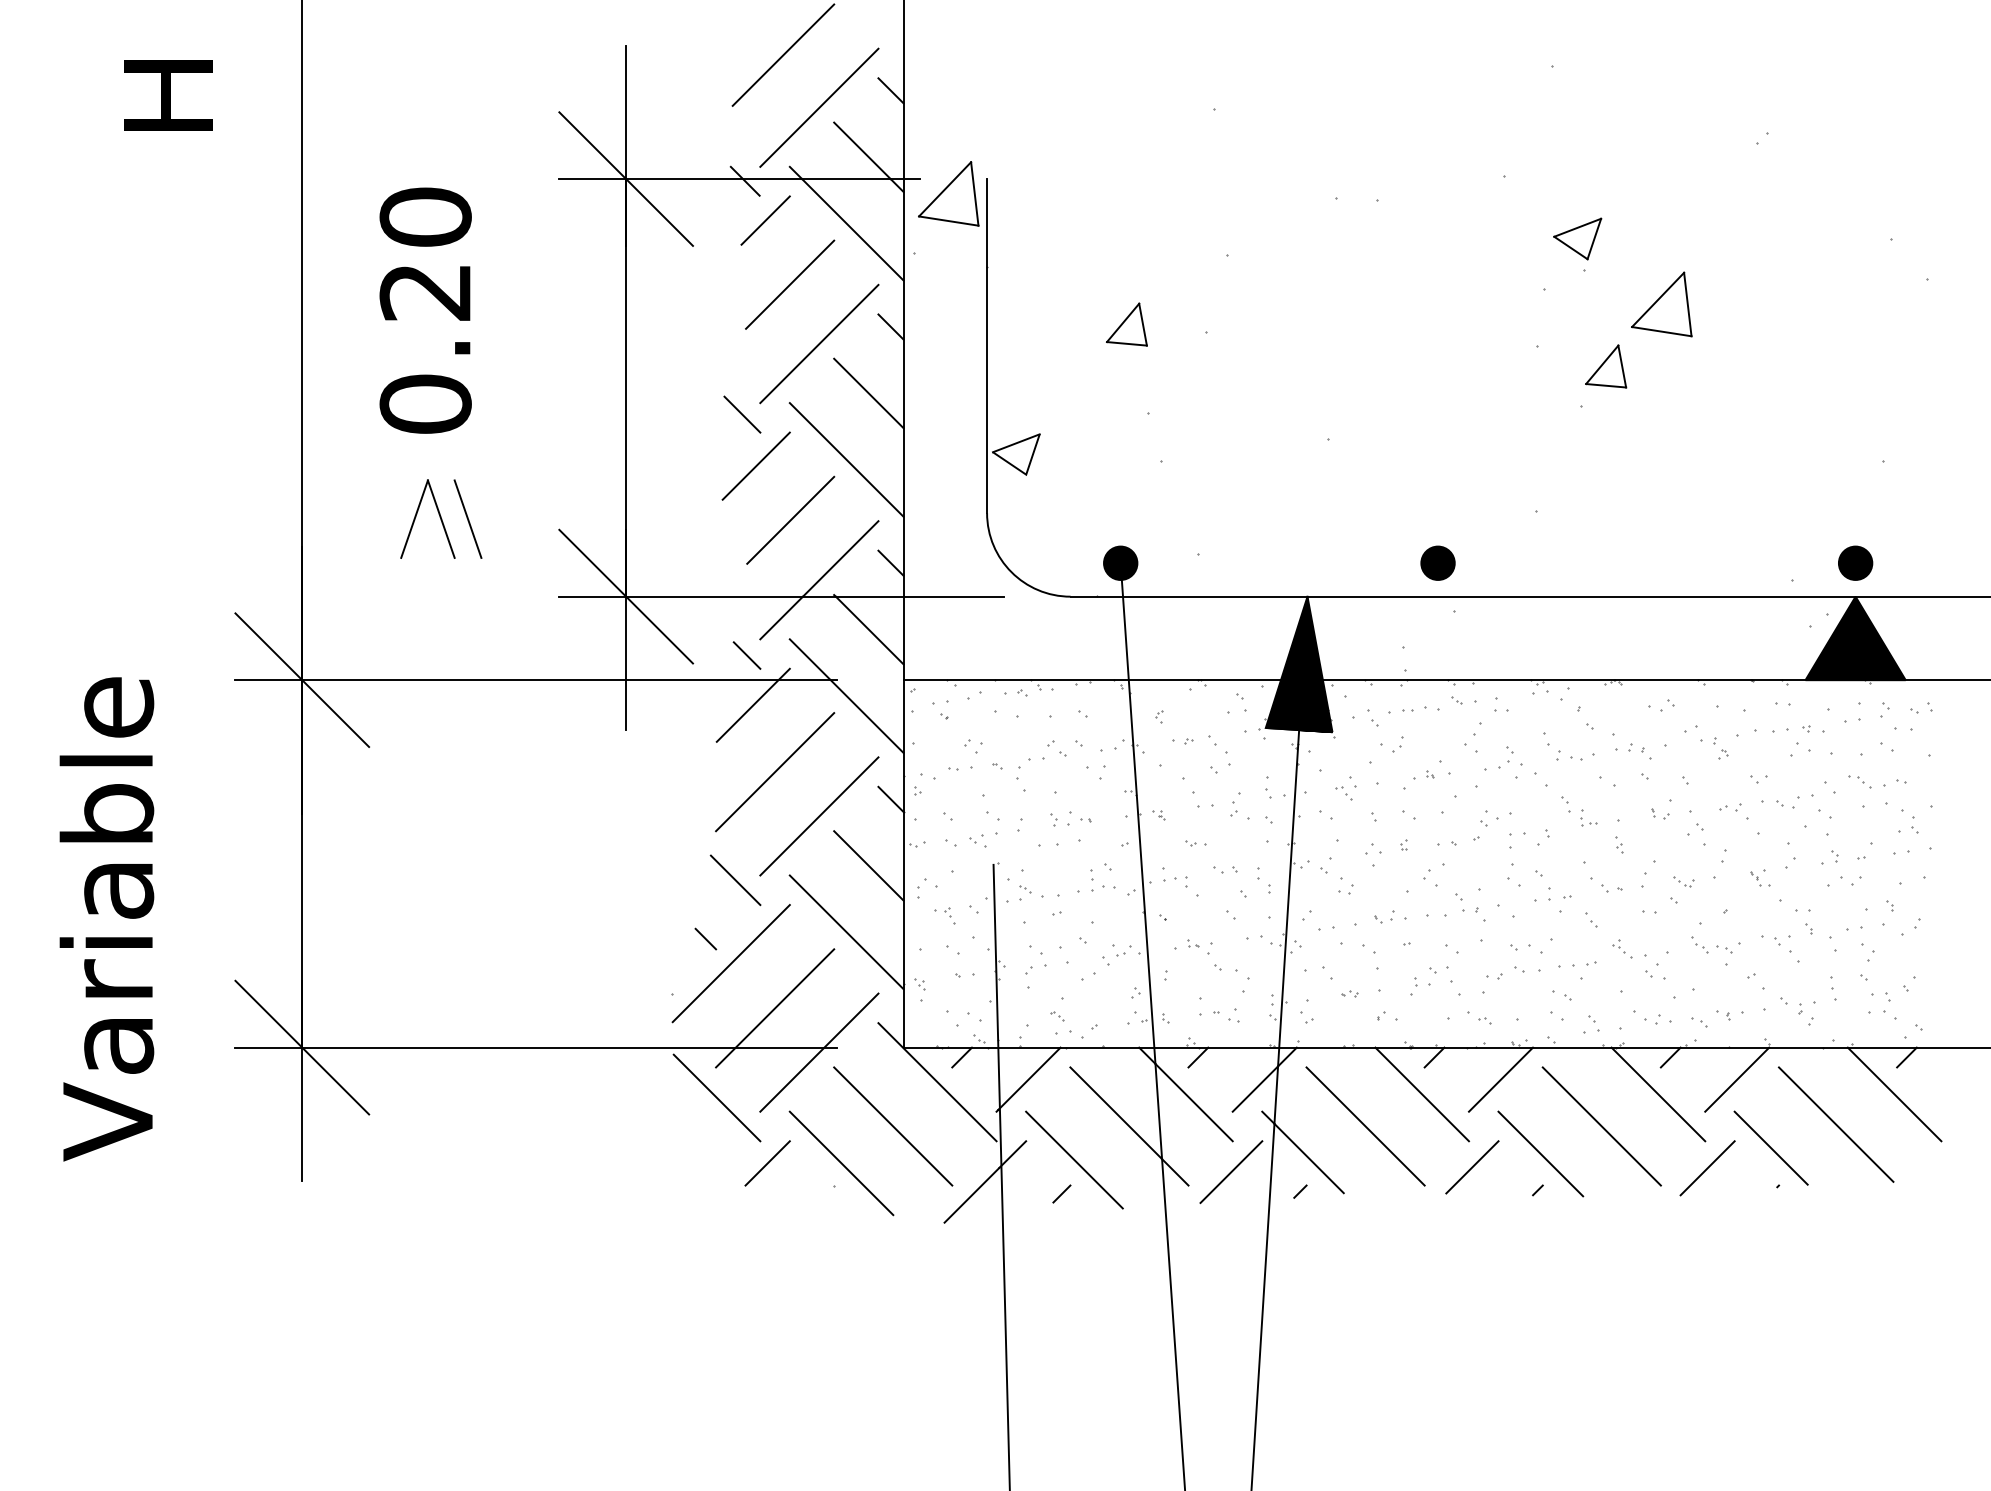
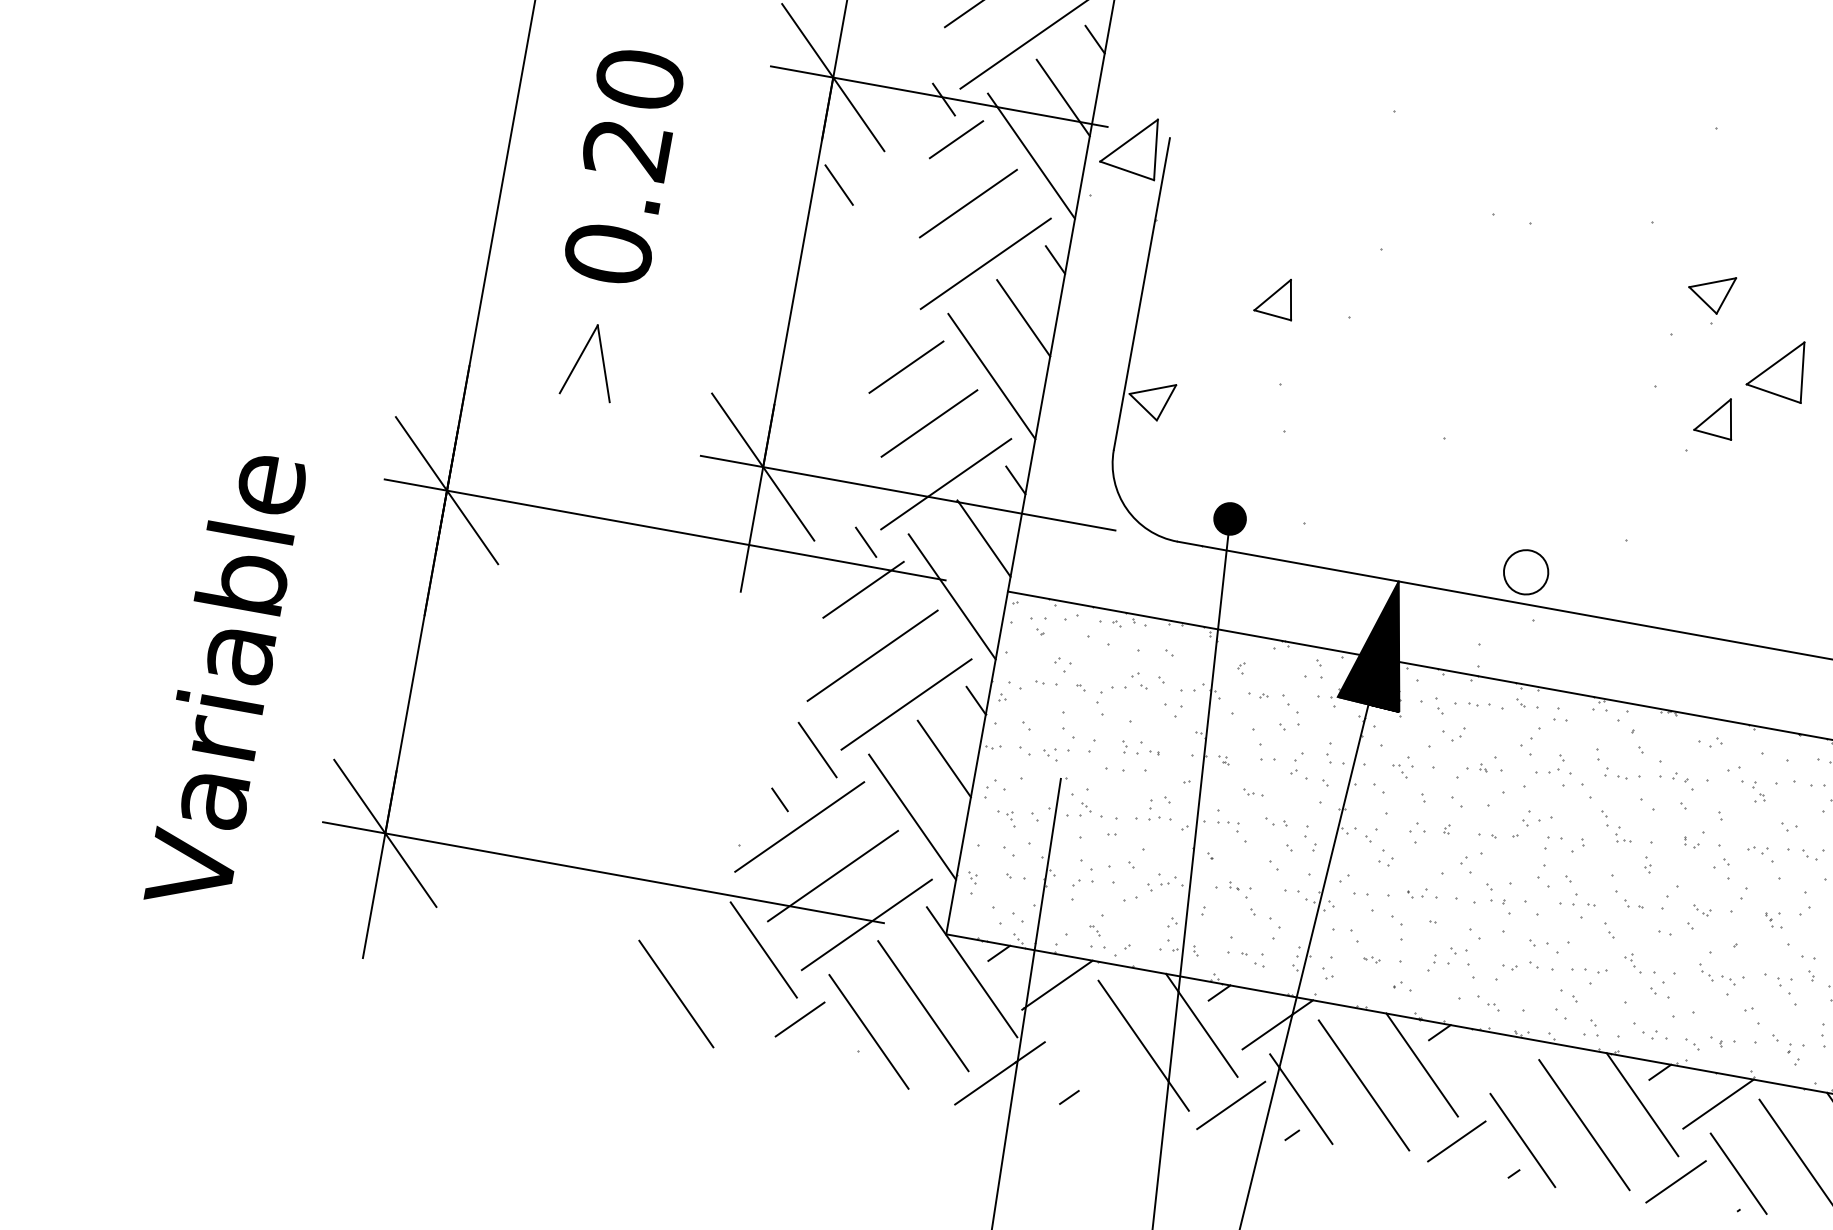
line: (742, 414) -> (839, 184), moved
line: (467, 518) -> (628, 367), removed
part: (1437, 562) -> (1525, 571), size x1.4
line: (1500, 1079) -> (1497, 1064), removed
line: (1074, 1159) -> (676, 993), moved

